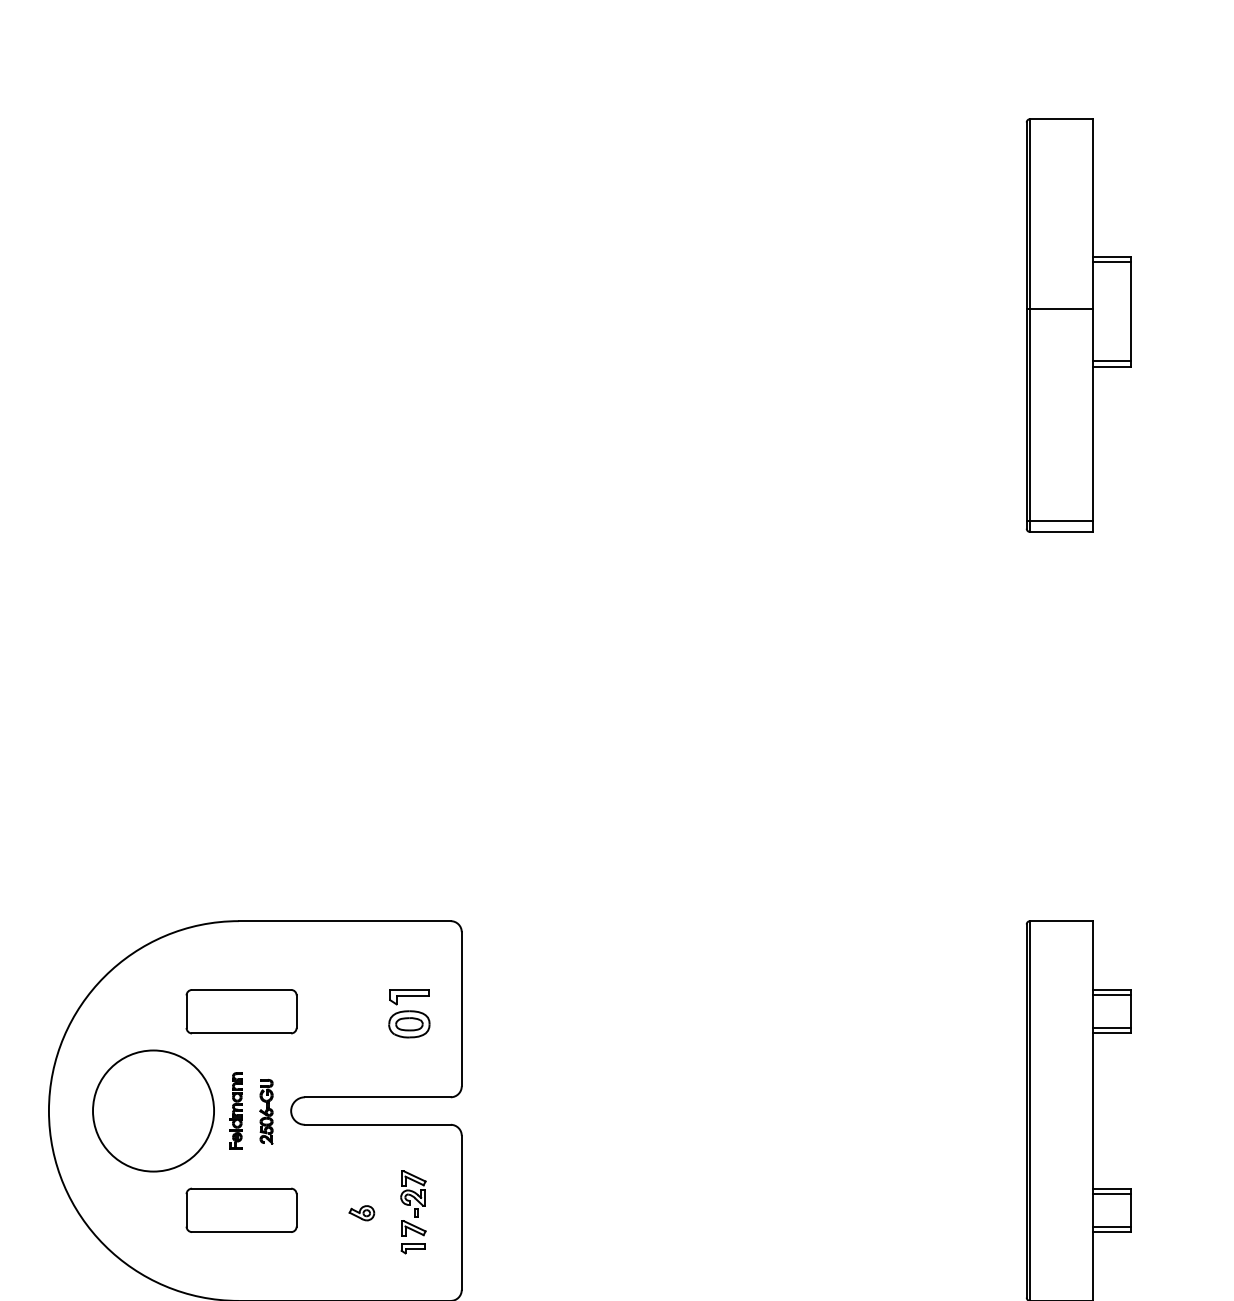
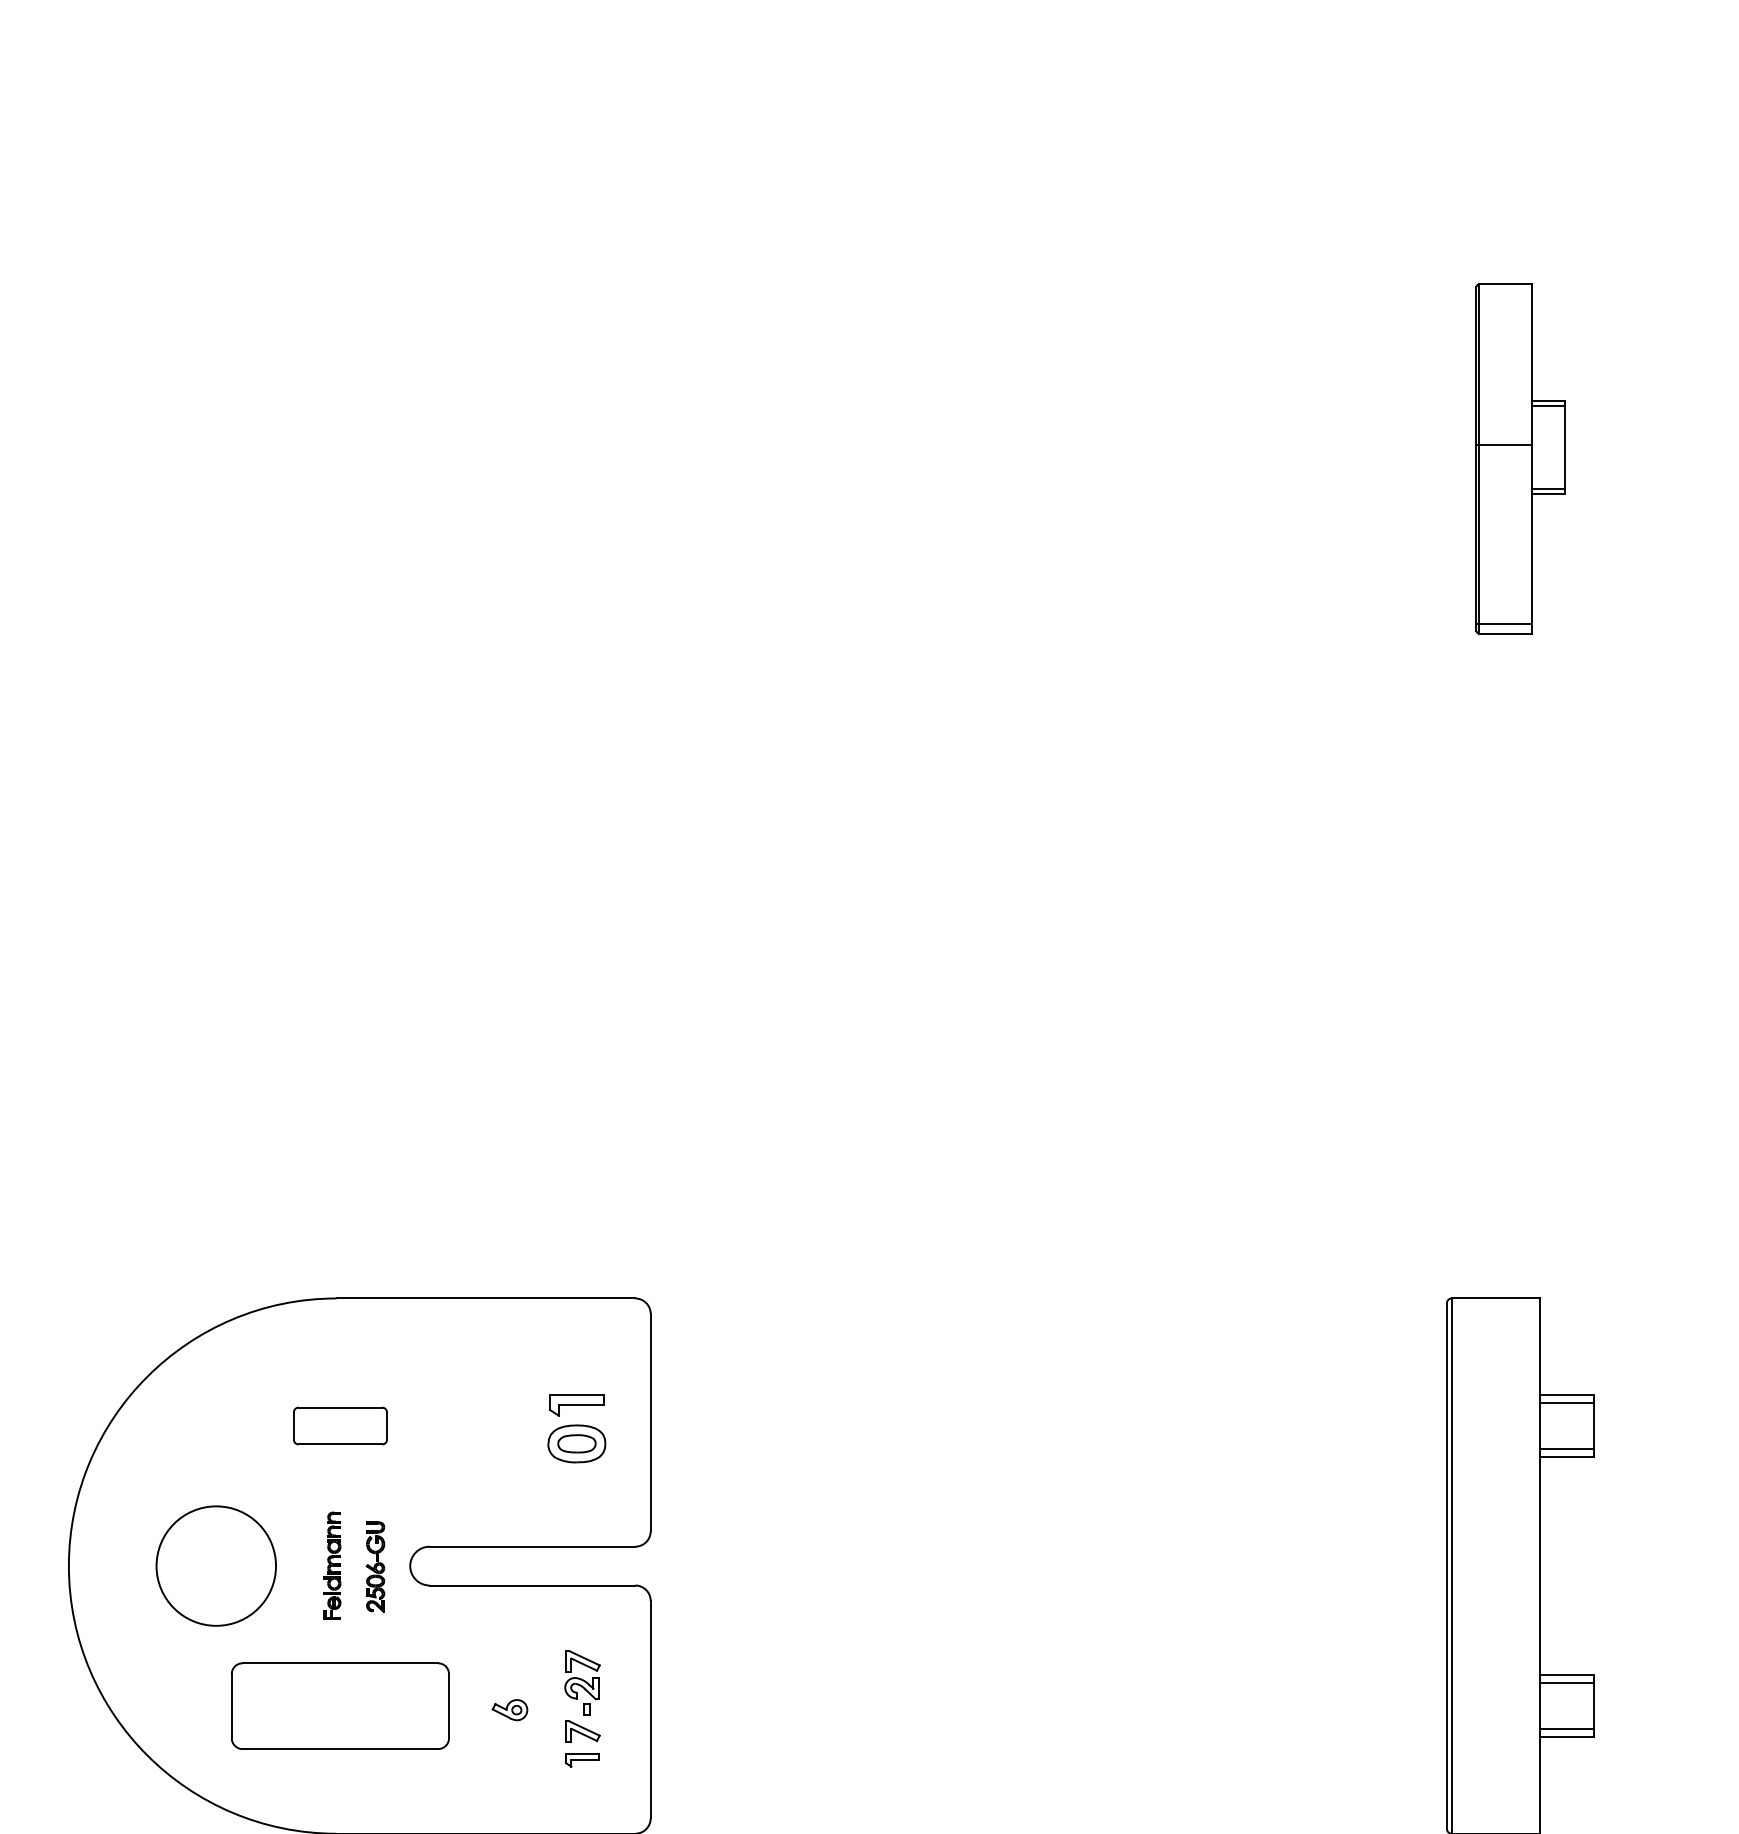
part: (1078, 325) -> (1520, 458), size x0.6
part: (241, 1011) -> (340, 1425), size x0.6
circle: (152, 1110) -> (215, 1565), size x0.7
part: (241, 1209) -> (340, 1705), size x1.4

